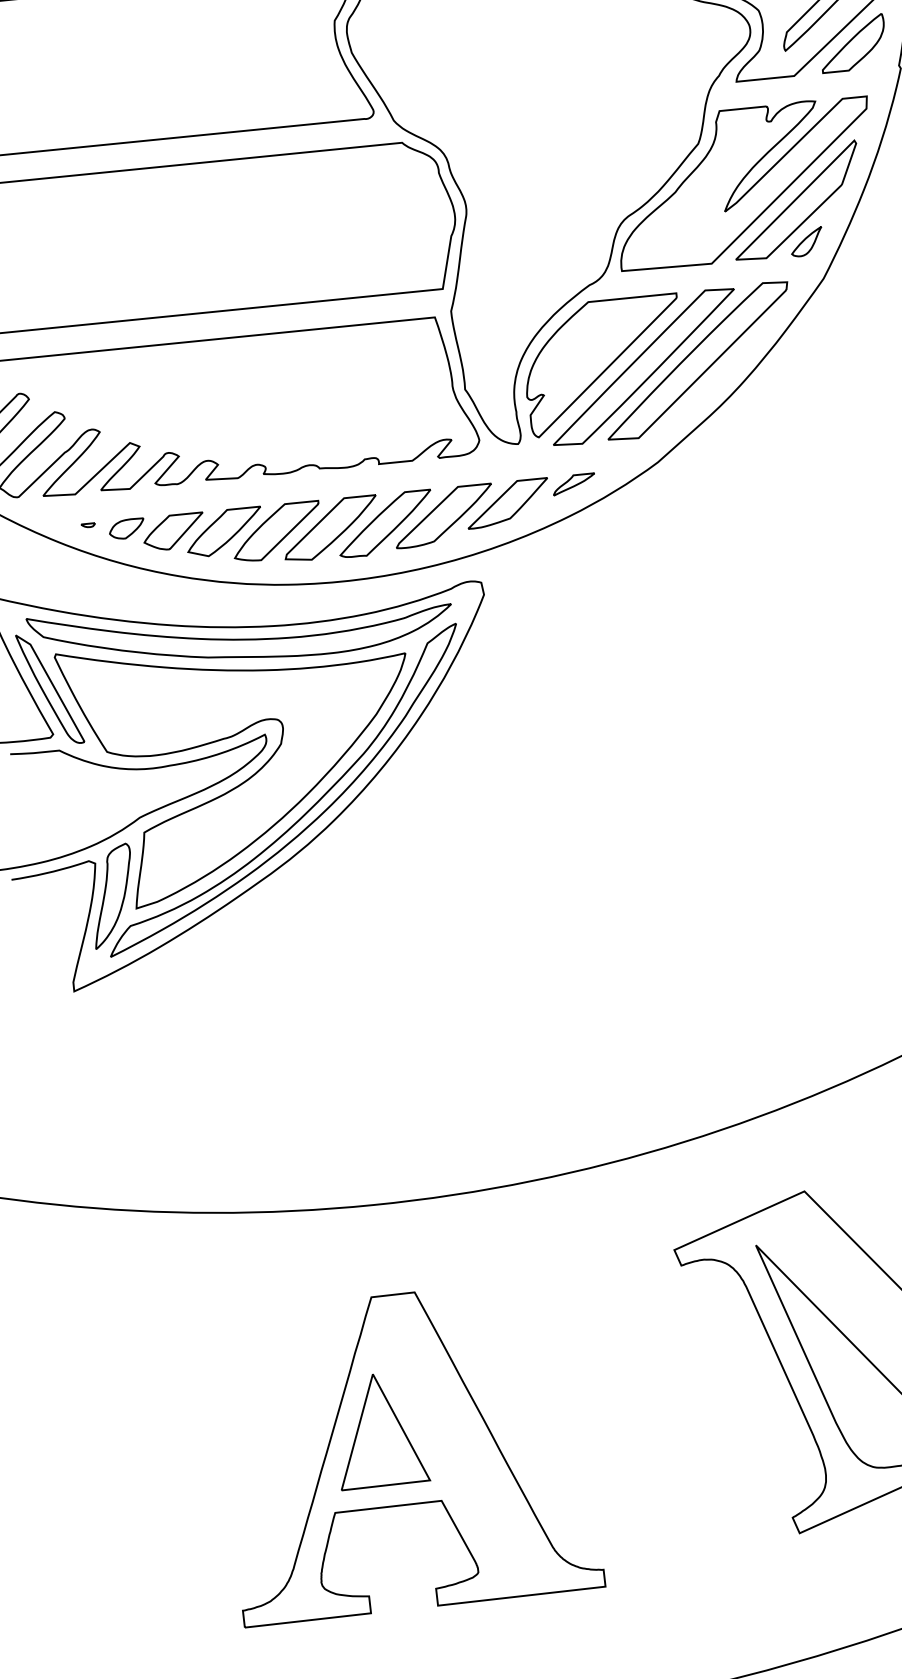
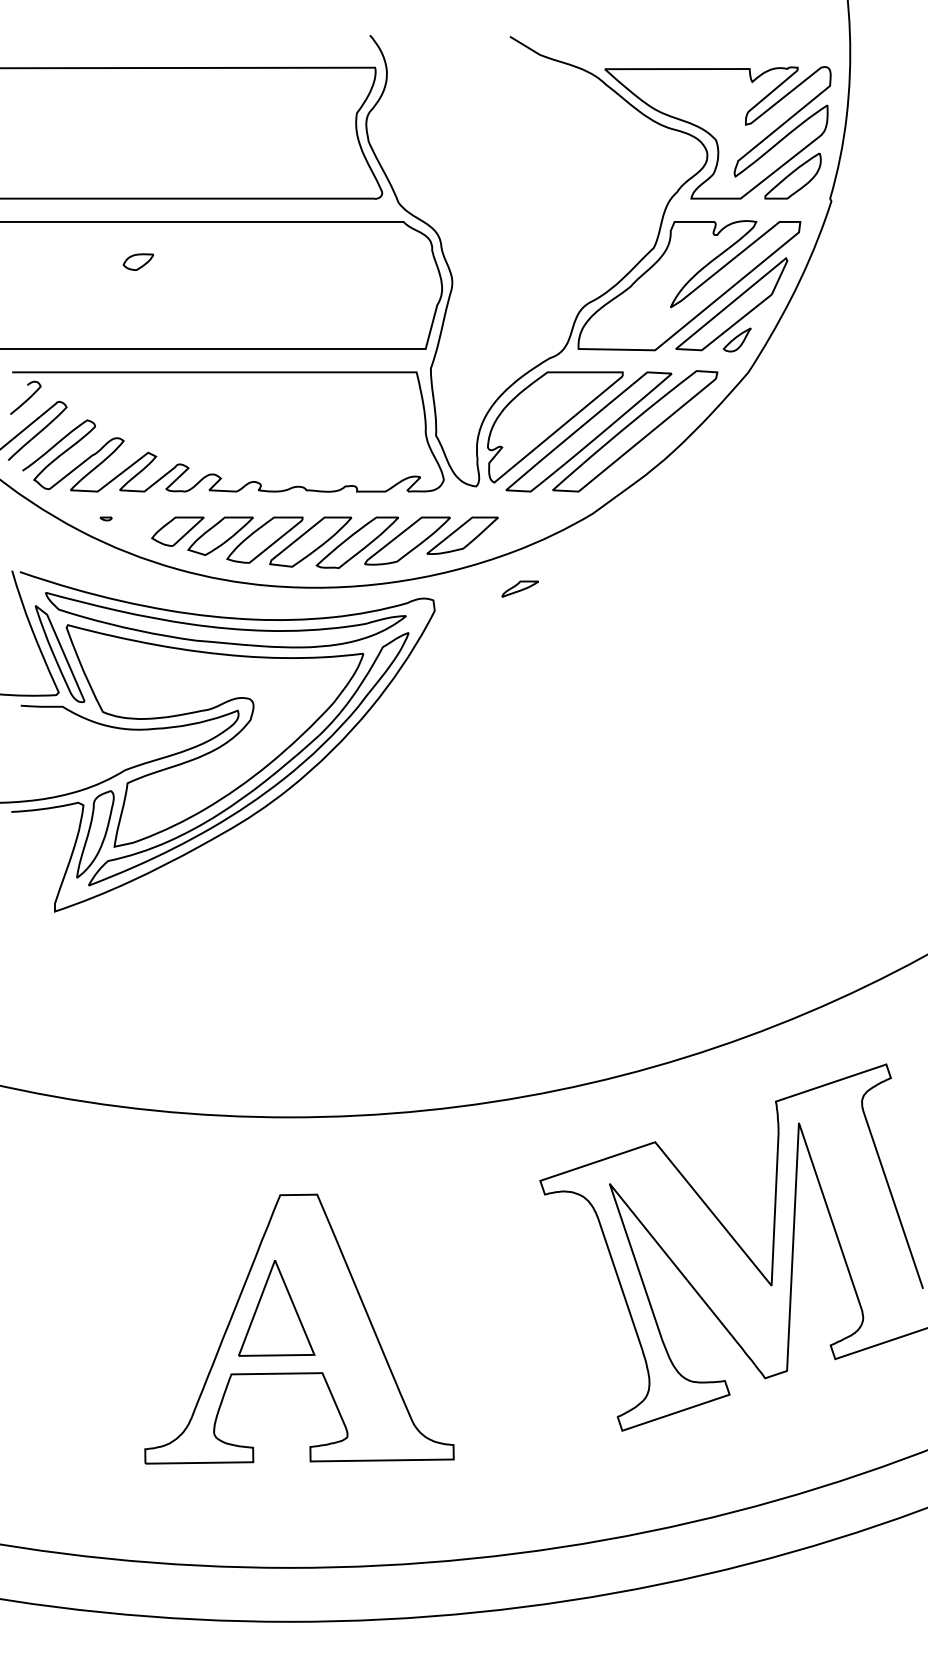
part: (573, 483) -> (519, 588), moved
part: (125, 528) -> (137, 261), moved

